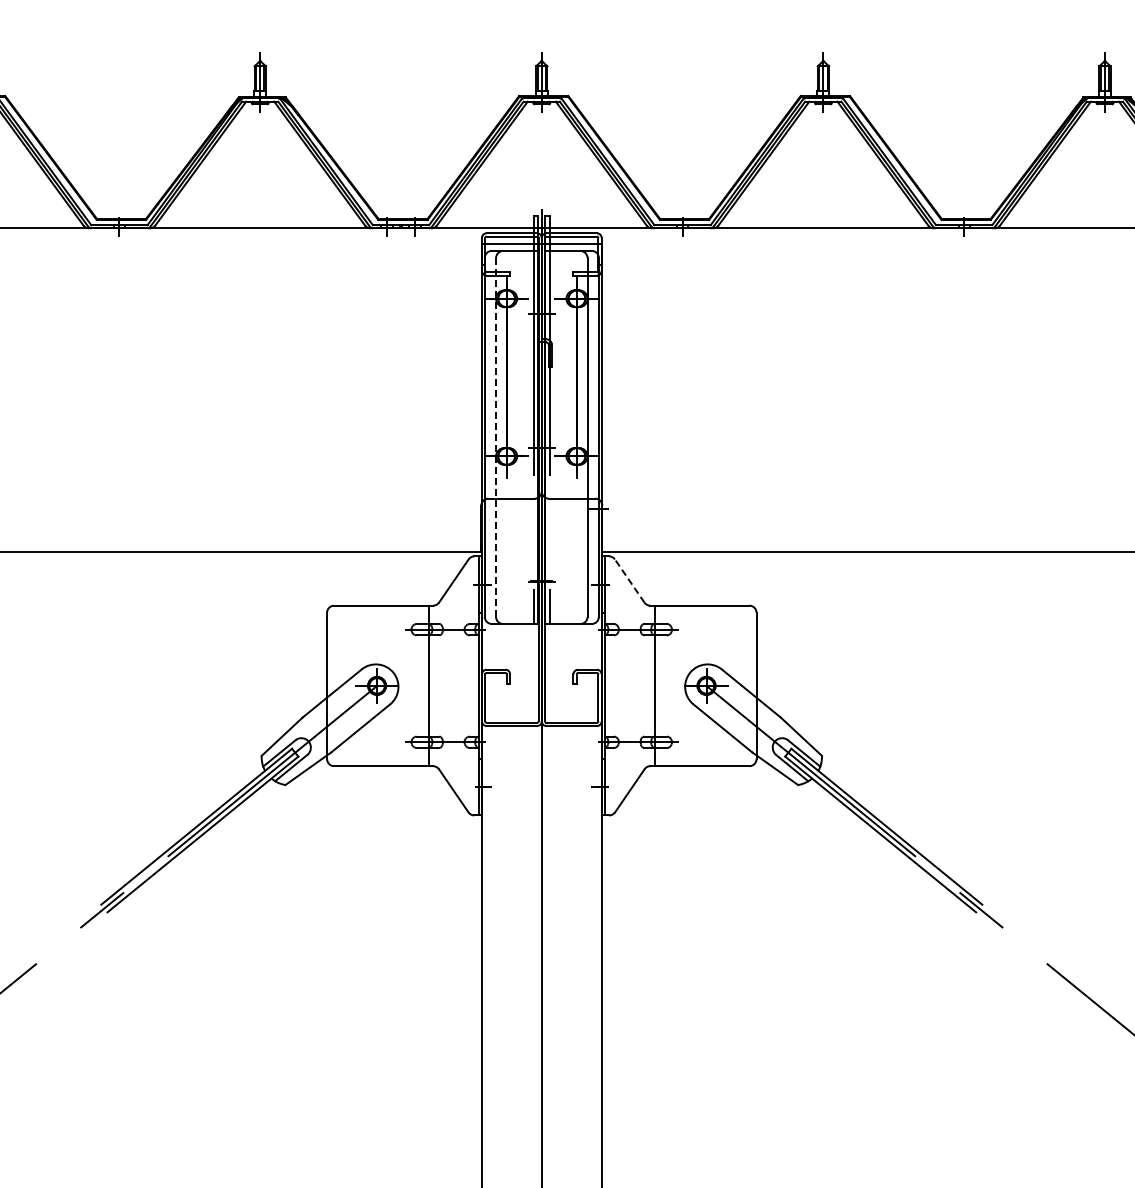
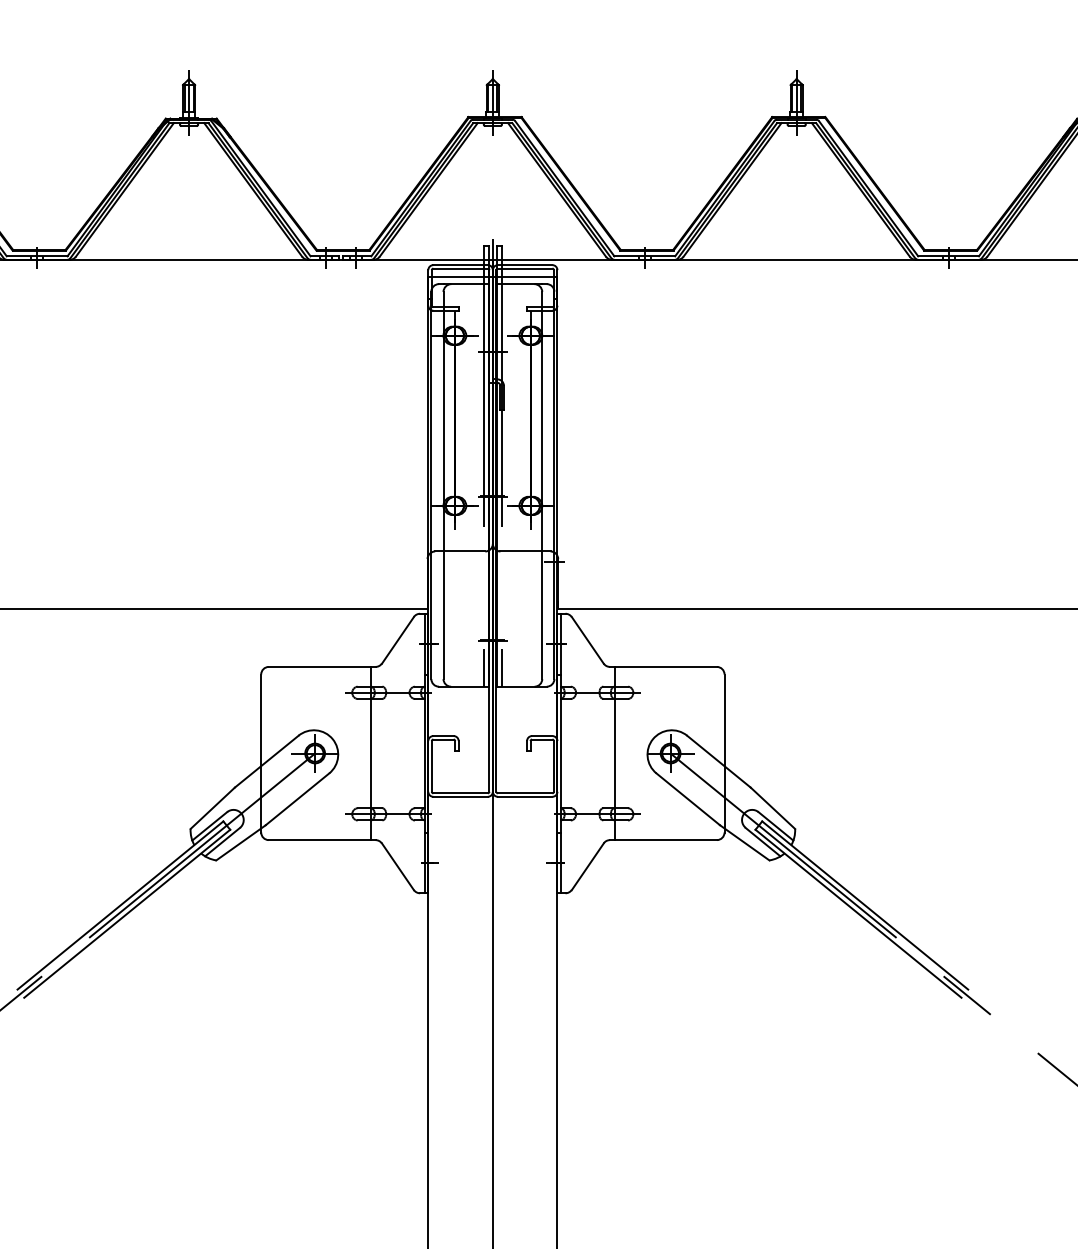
line: (496, 438) -> (443, 486), dashed -> solid
line: (629, 580) -> (587, 639), dashed -> solid

